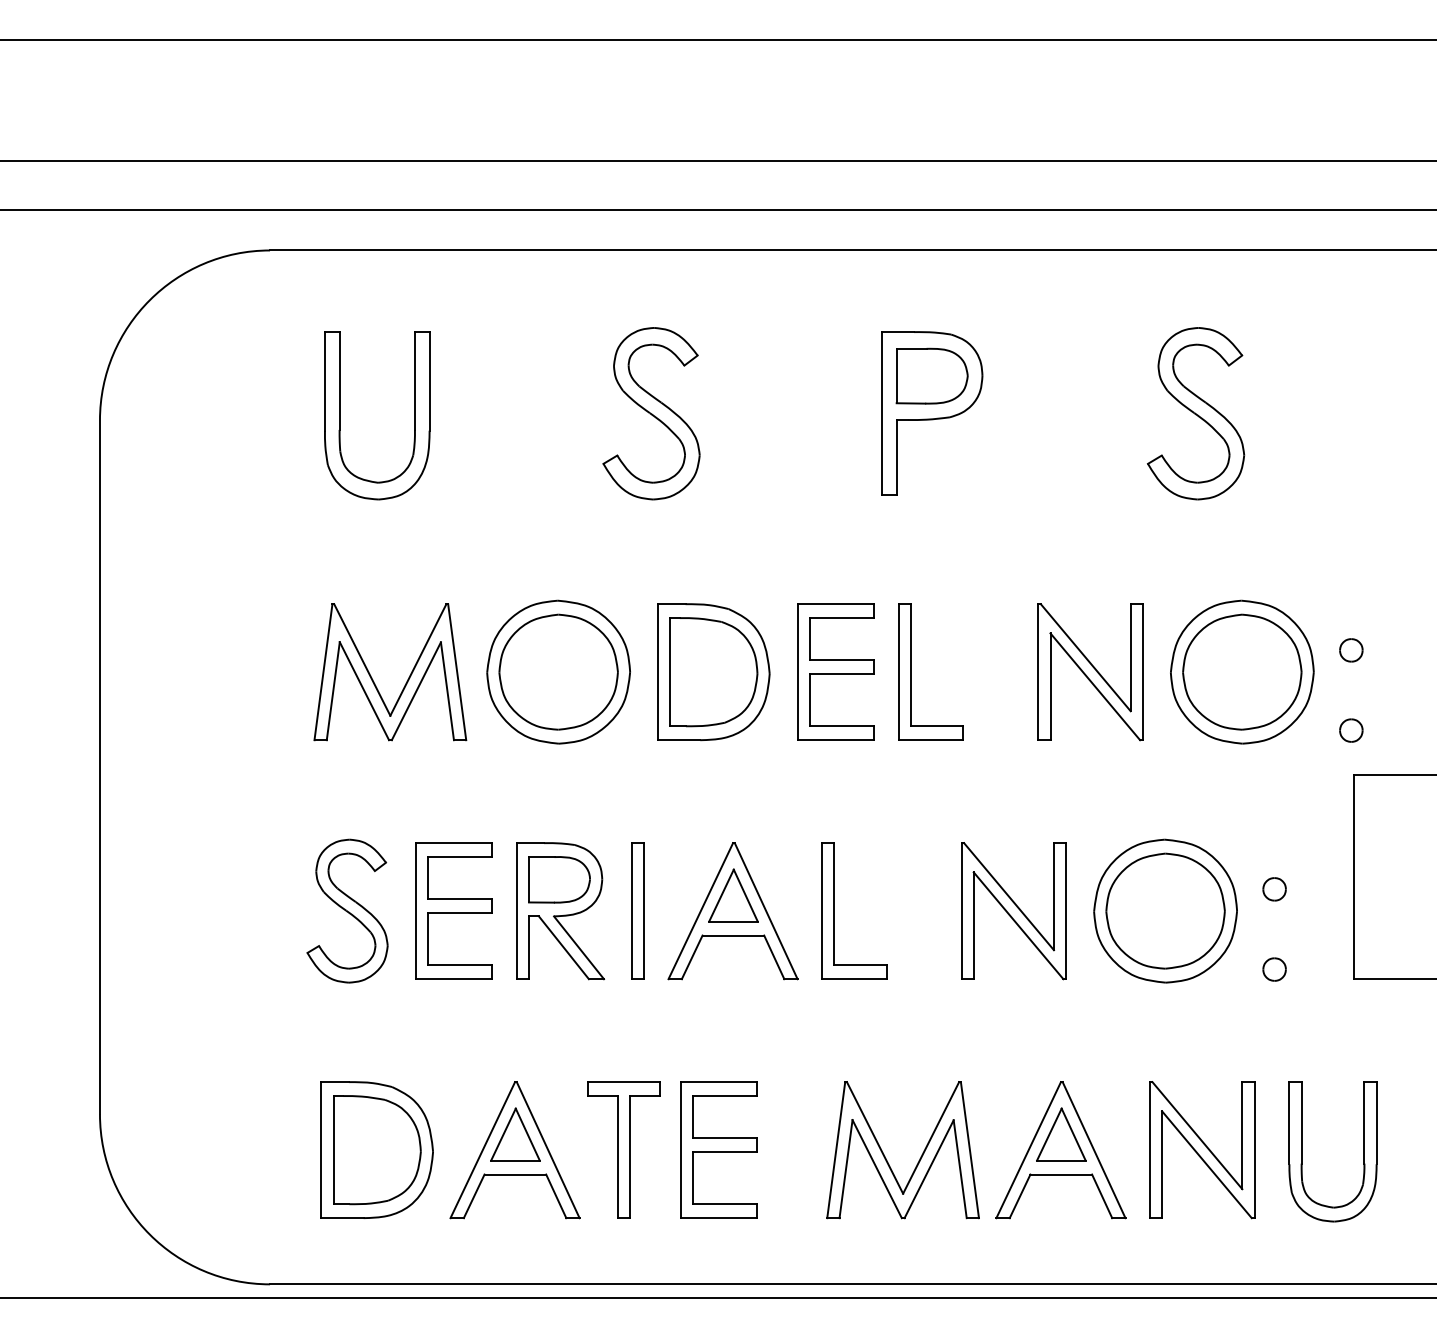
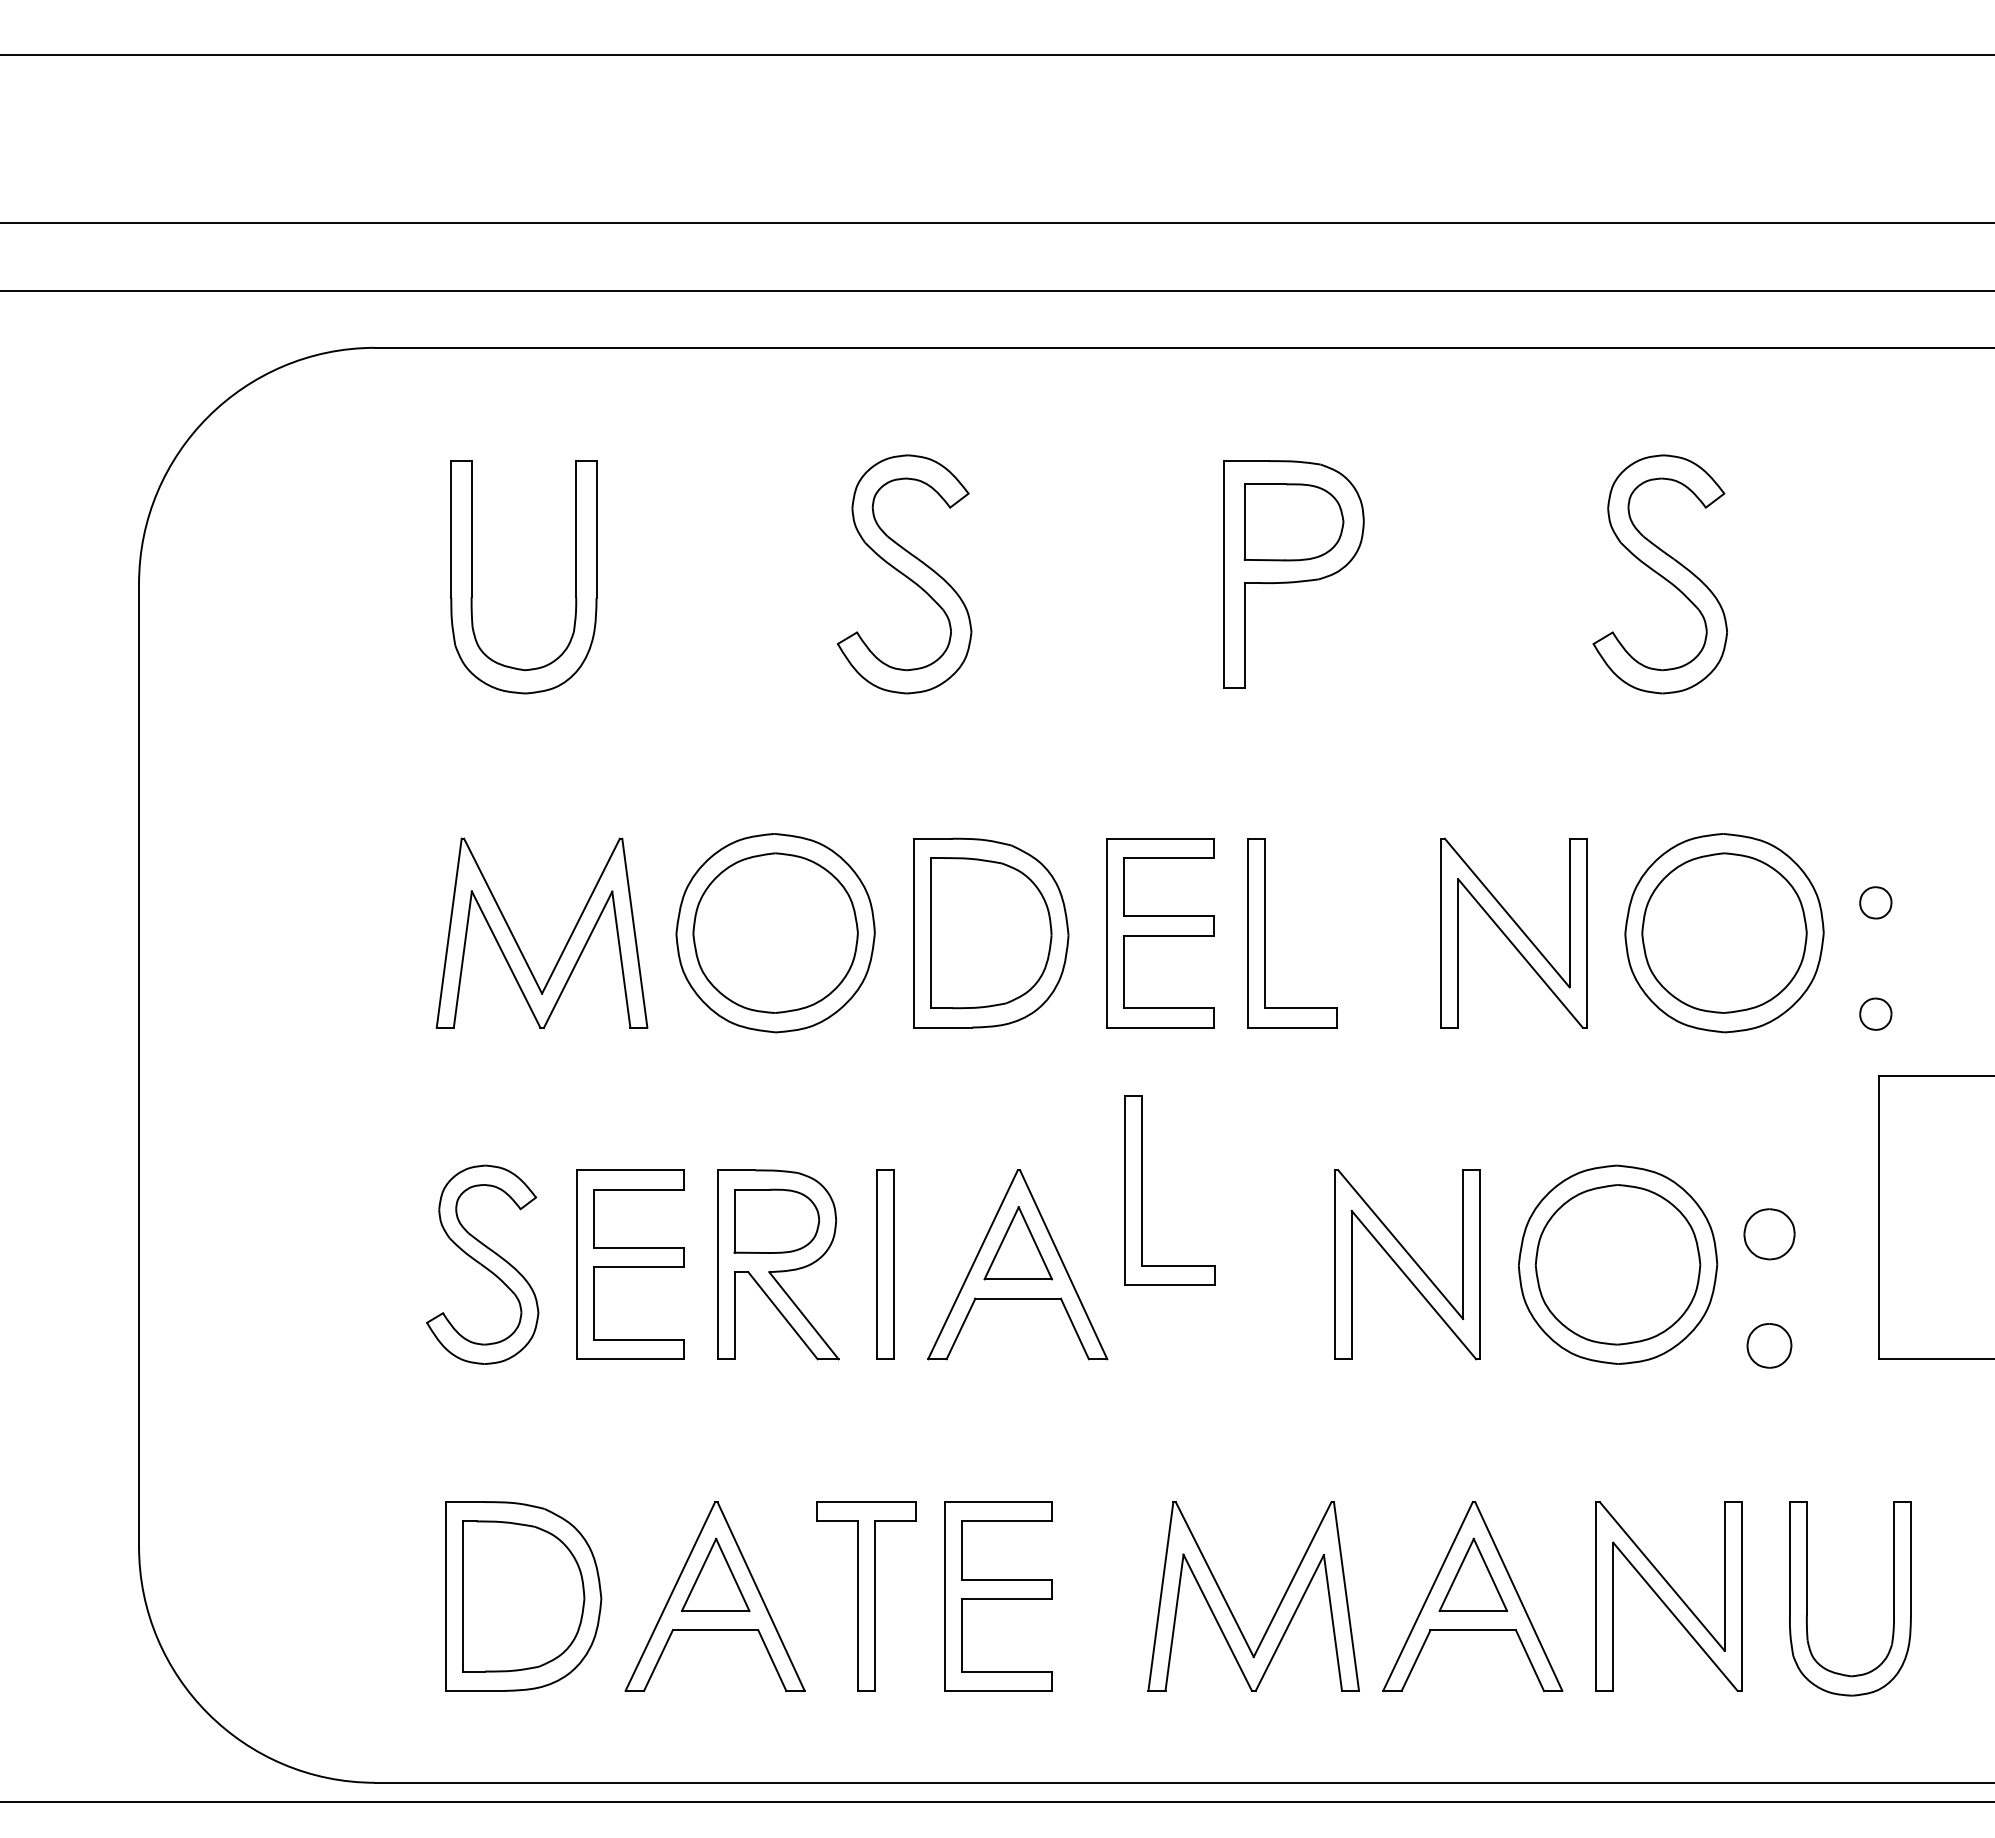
part: (1274, 889) -> (1768, 1234), size x1.6
part: (834, 910) -> (1142, 1190), moved
part: (1274, 969) -> (1768, 1345), size x1.4

